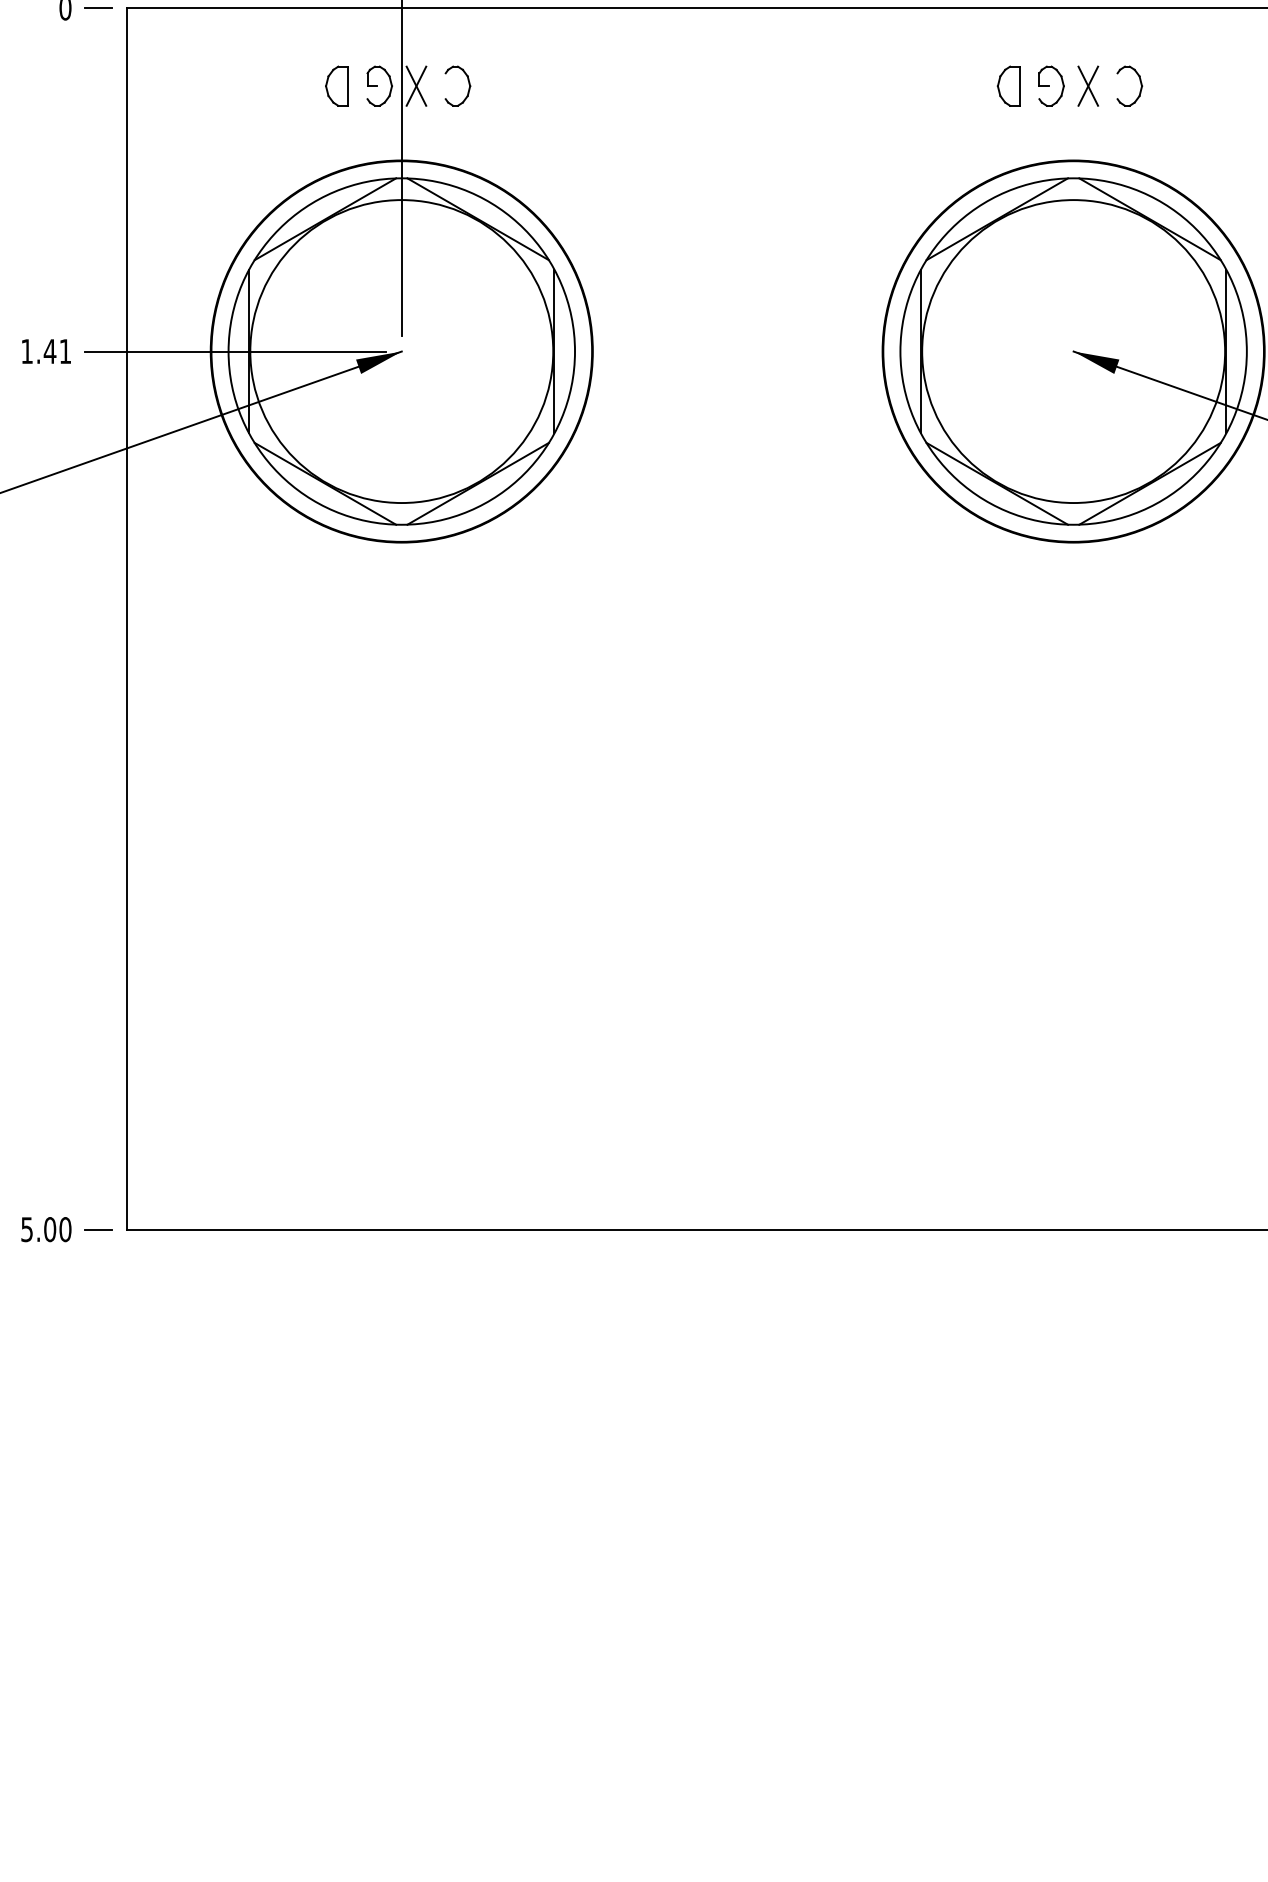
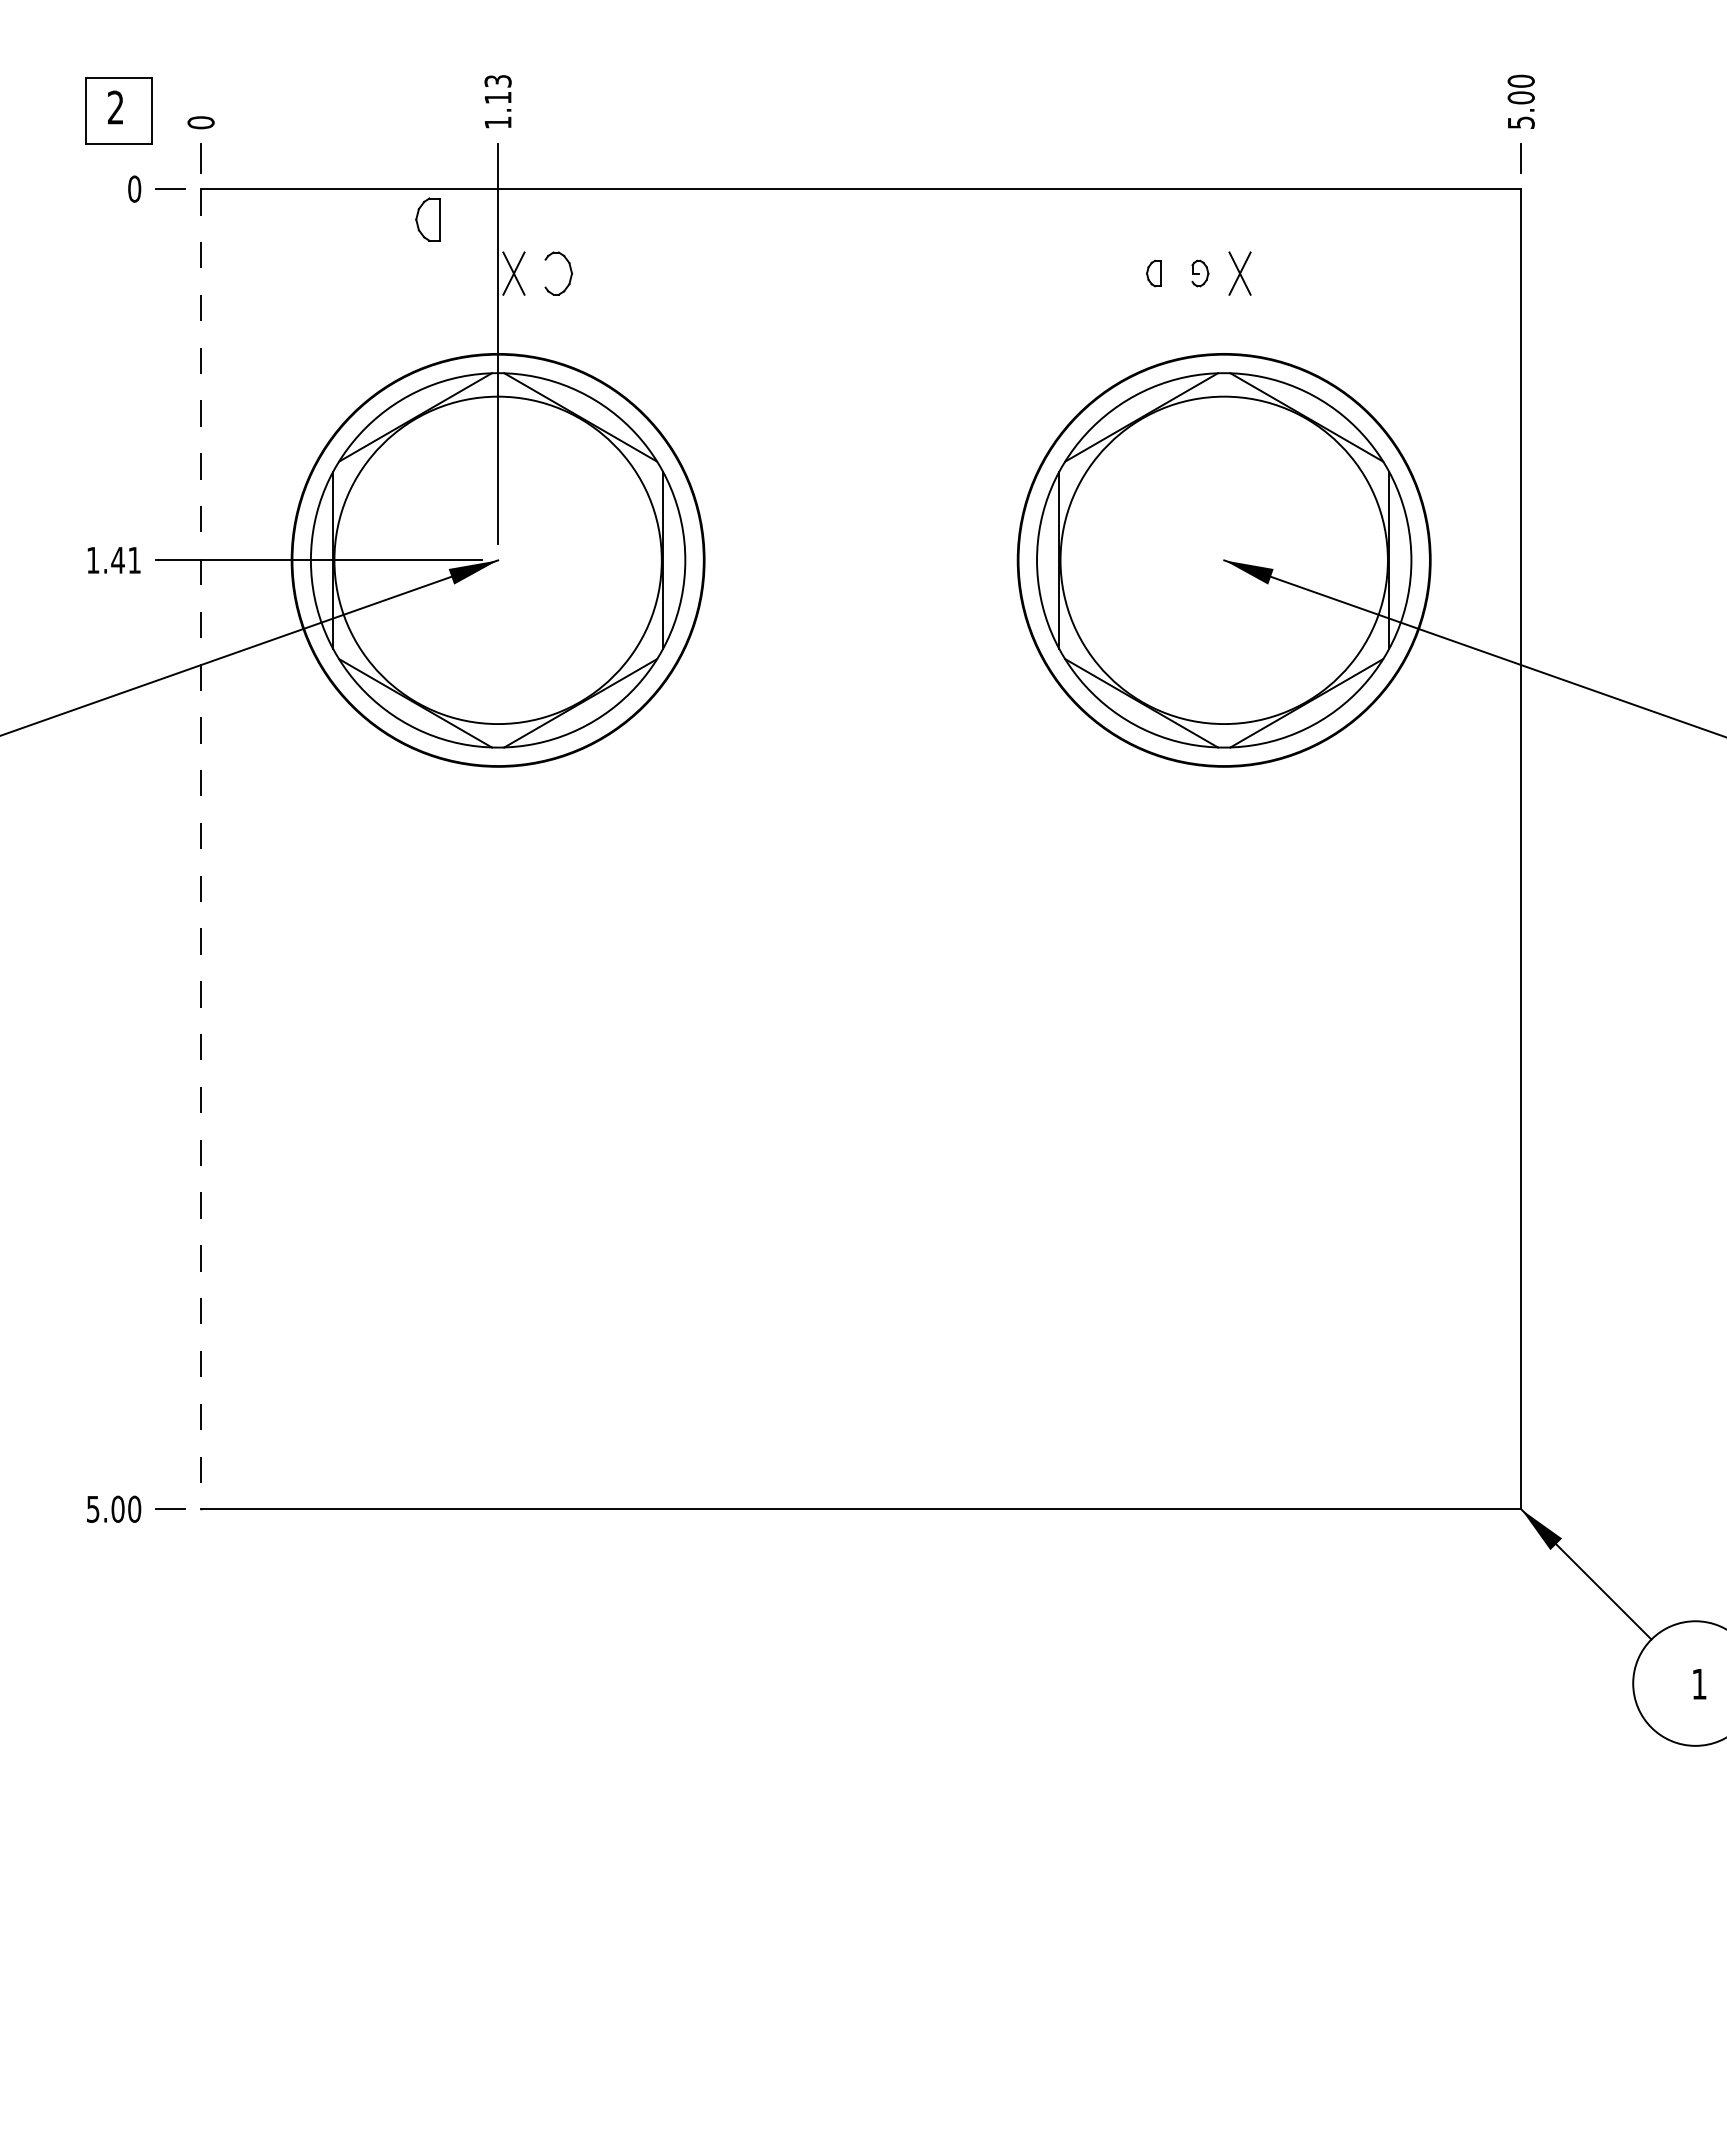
part: (1140, 84) -> (1296, 271), removed
part: (336, 86) -> (427, 219), moved
part: (379, 86) -> (474, 273), removed
part: (1008, 86) -> (1153, 273), size x0.6
part: (1051, 86) -> (1200, 273), size x0.6
line: (127, 619) -> (201, 849), solid -> dashed

